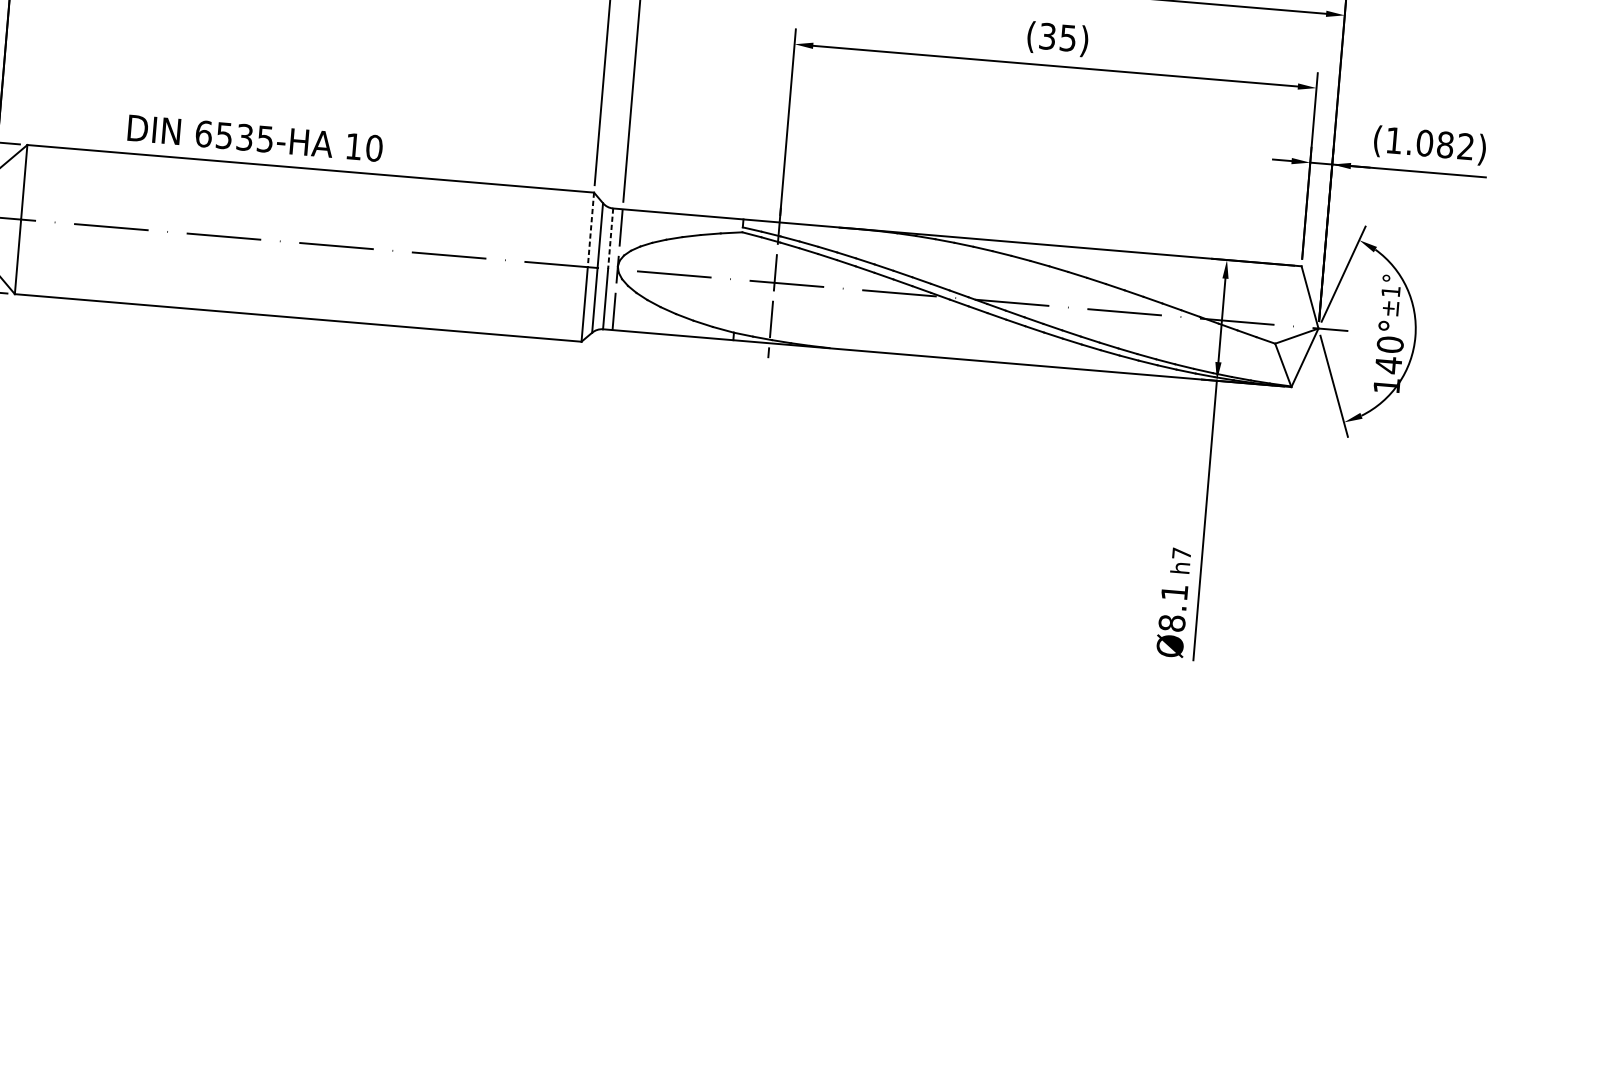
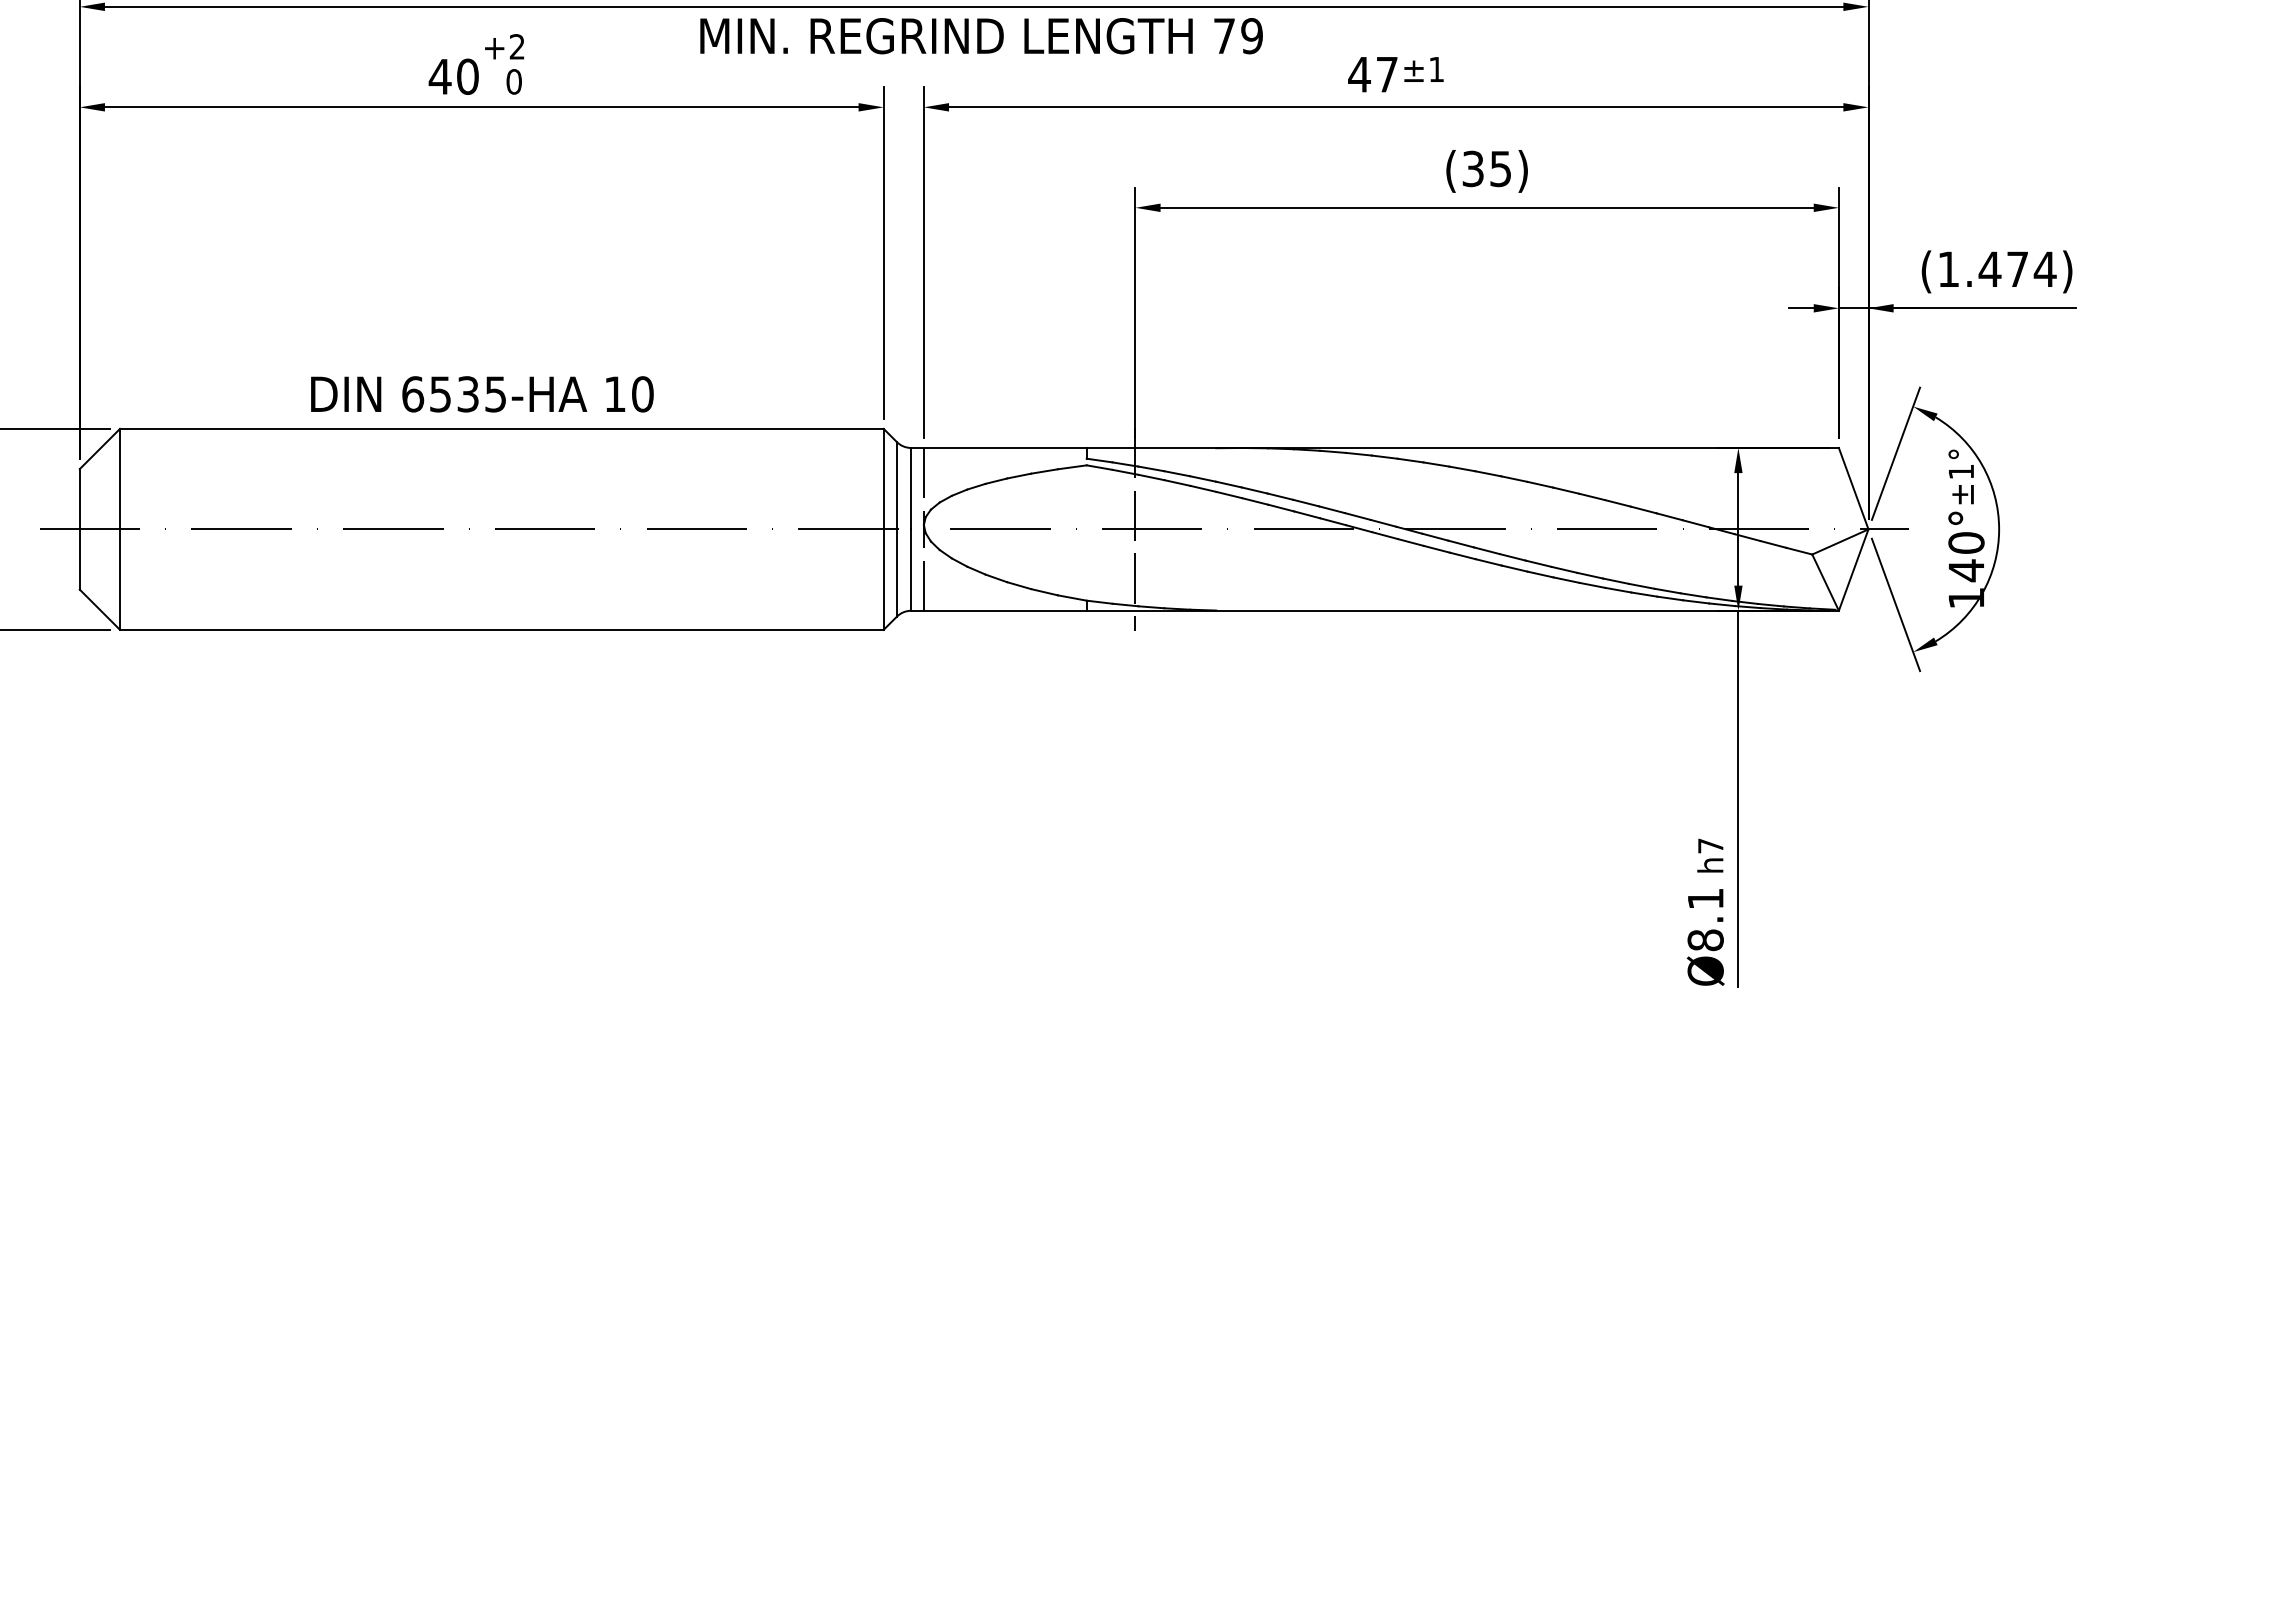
text: (255, 138) -> (482, 394), moved
text: (1445, 144) -> (2017, 269), (1.082) -> (1.474)
line: (590, 230) -> (883, 479), dashed -> solid
line: (610, 238) -> (911, 488), dashed -> solid

